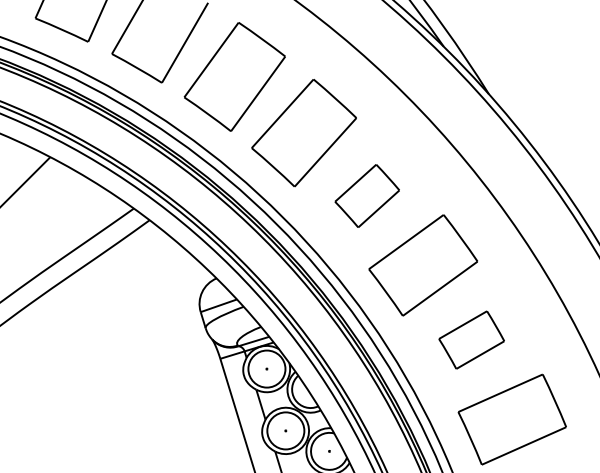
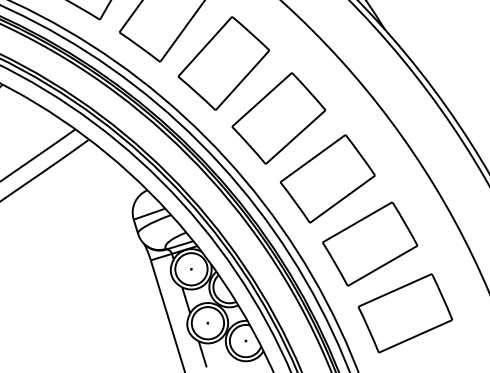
part: (367, 195) -> (279, 117), size x1.67
part: (471, 339) -> (369, 243), size x1.67

